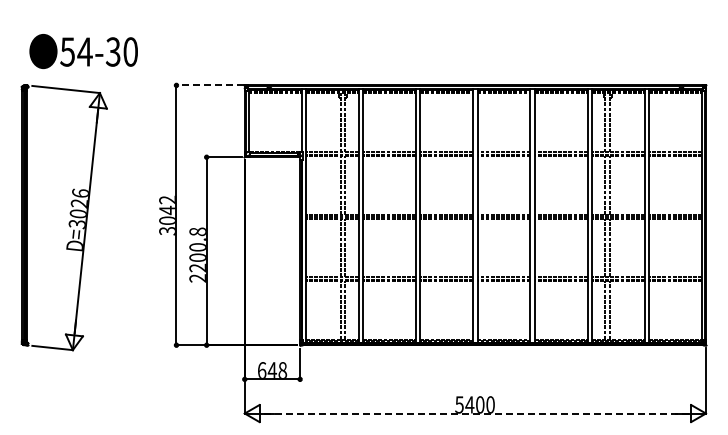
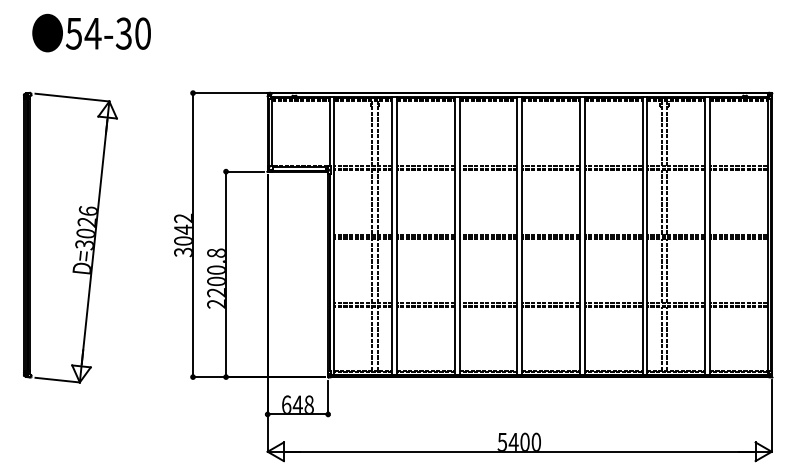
text: (83, 51) -> (91, 33), moved
line: (210, 85) -> (230, 93), dashed -> solid
line: (475, 413) -> (519, 451), dashed -> solid

